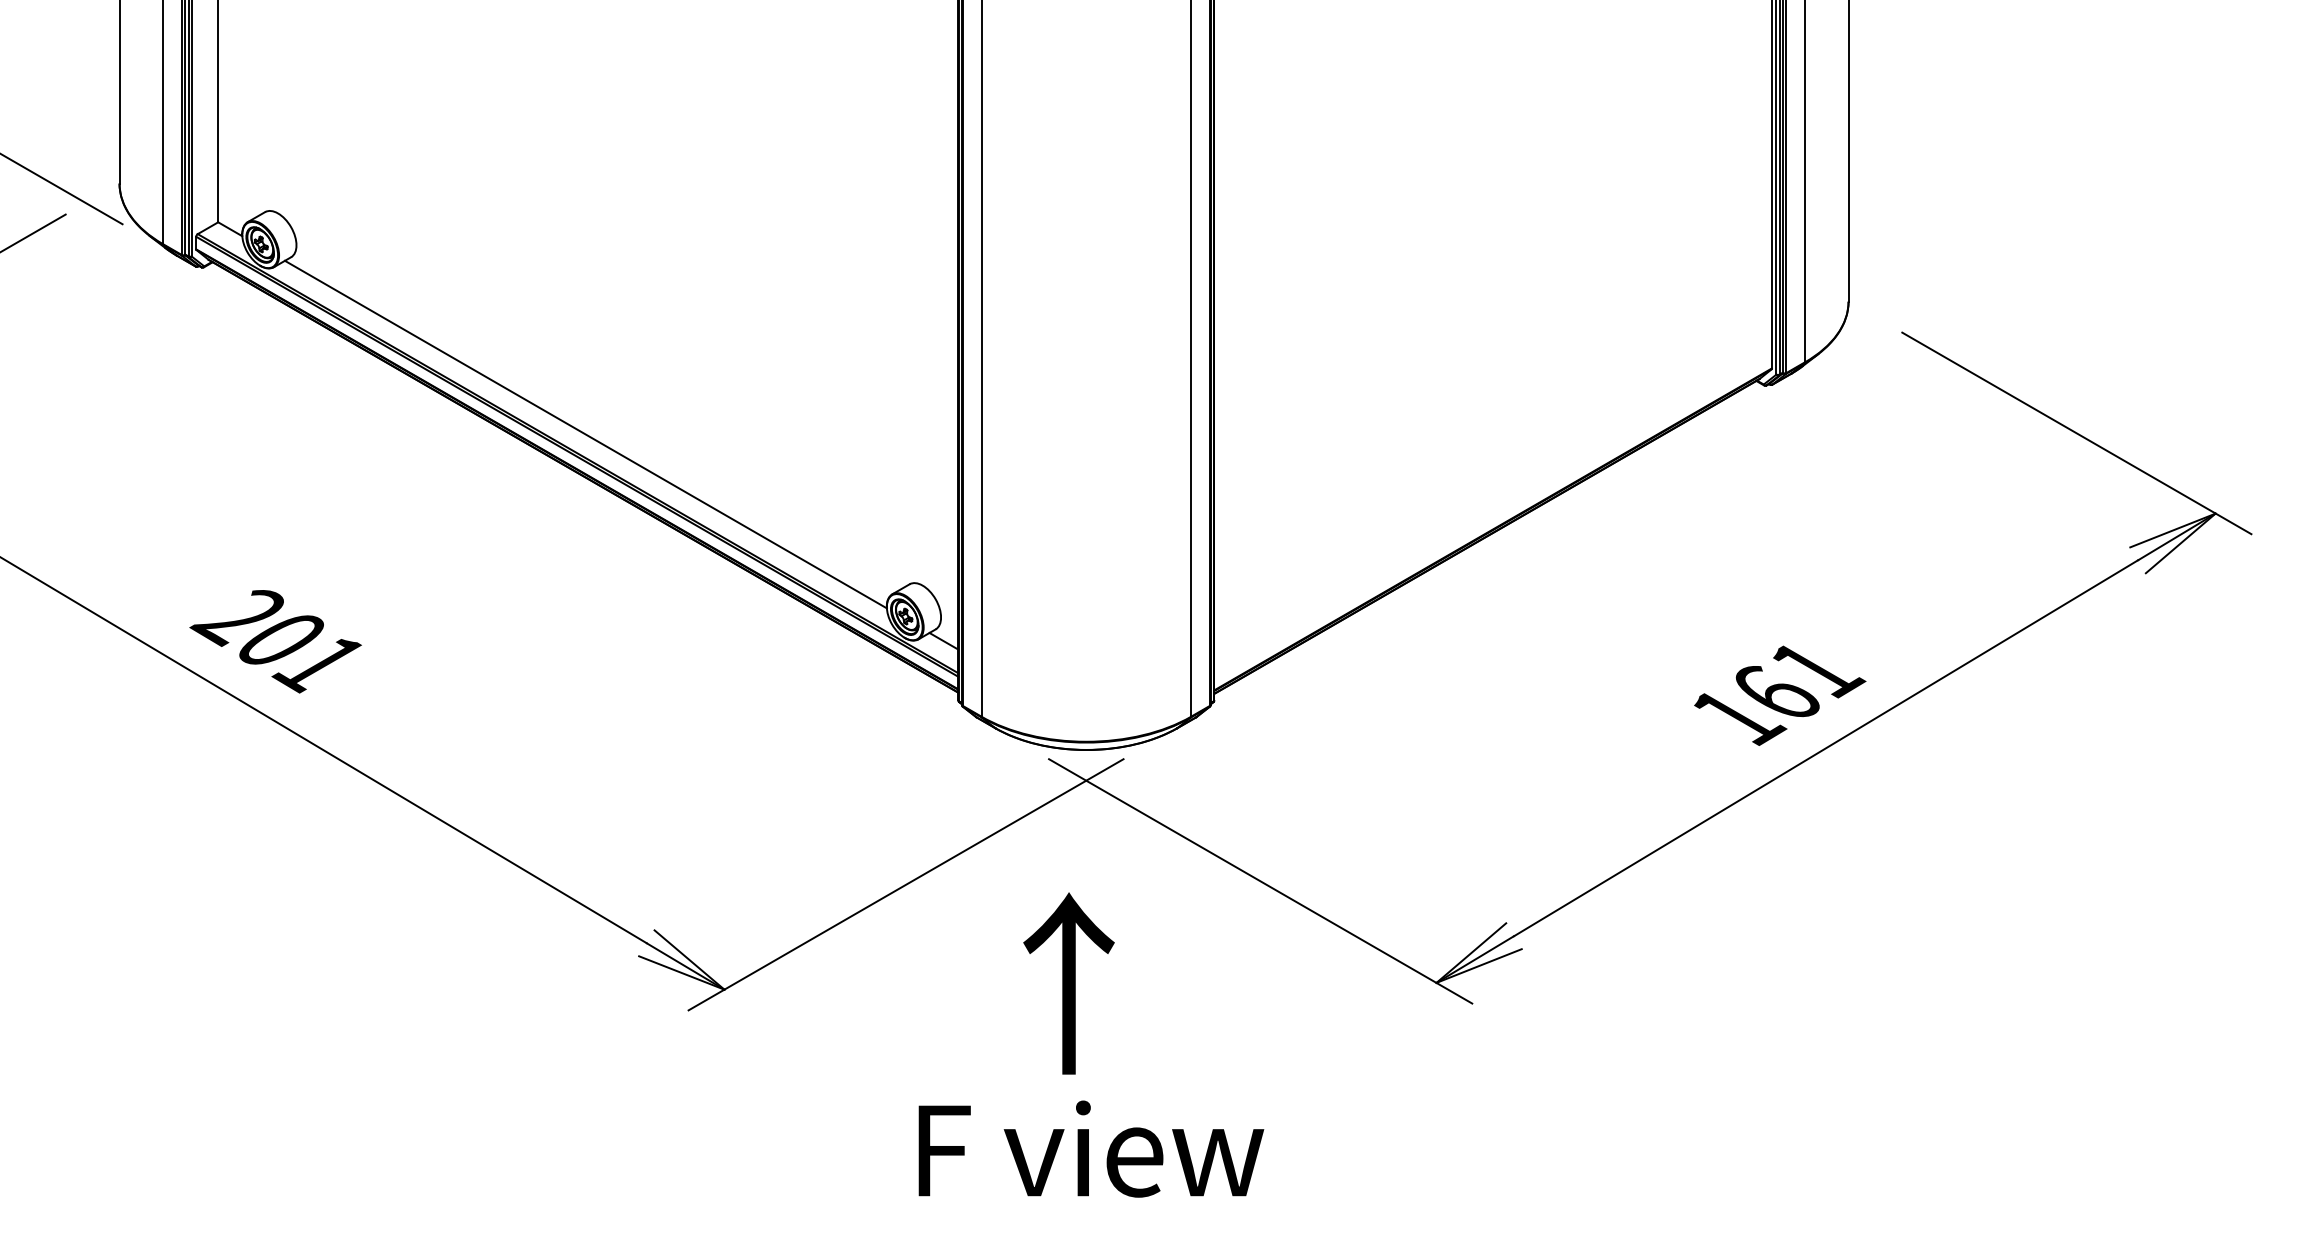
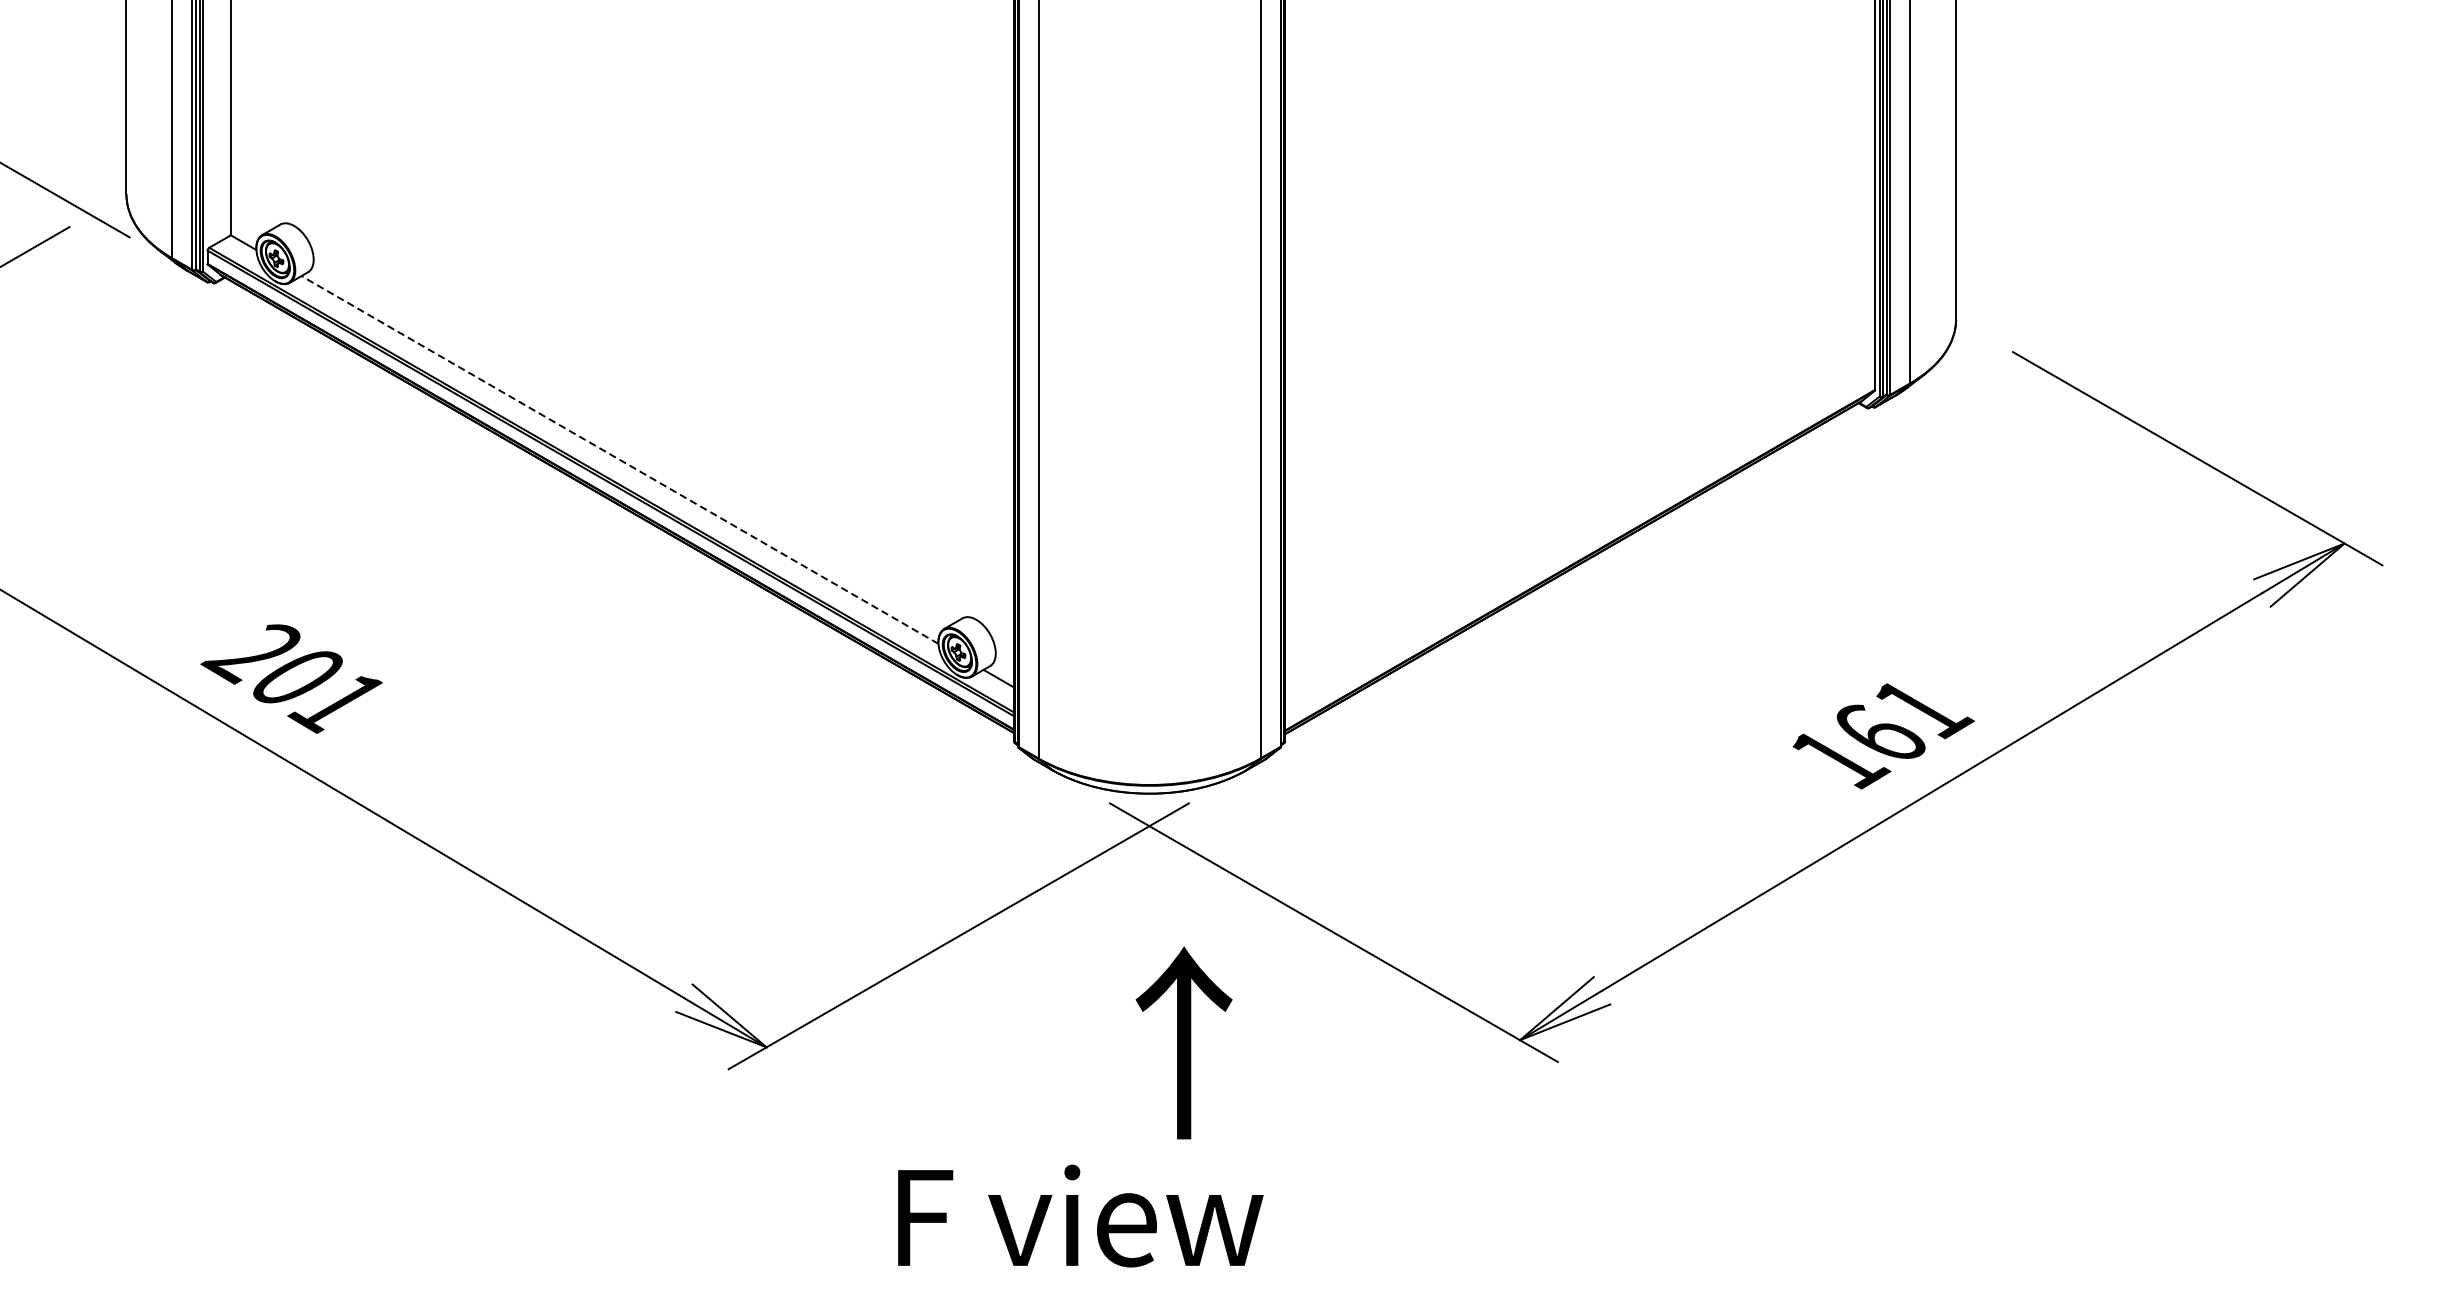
line: (585, 434) -> (619, 459), solid -> dashed
text: (1068, 983) -> (1183, 1042), moved
text: (1091, 1148) -> (1080, 1215), moved

